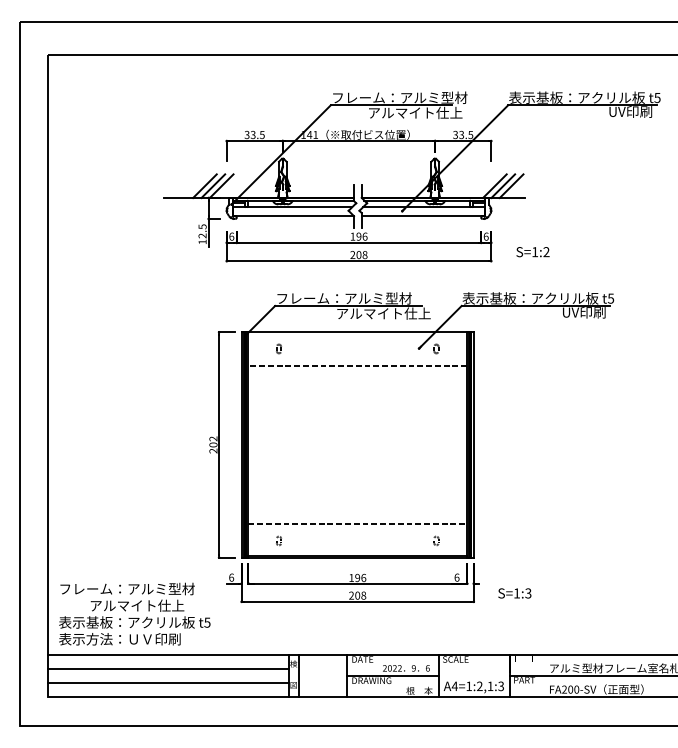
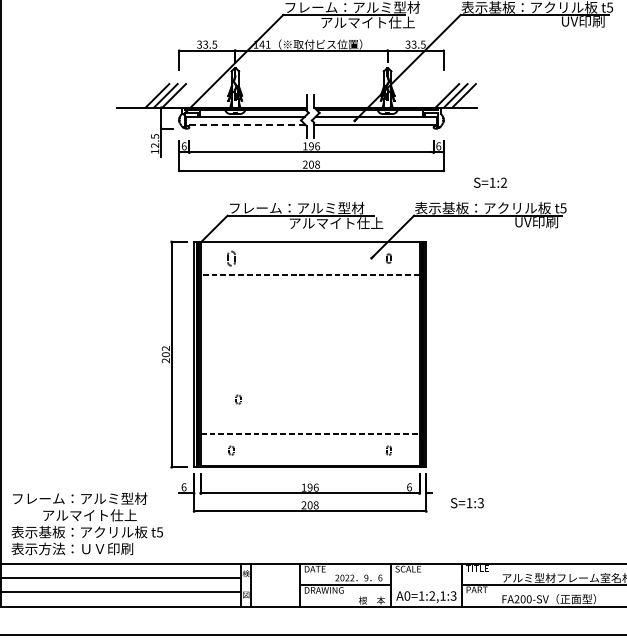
line: (293, 215) -> (245, 125), solid -> dashed
text: (532, 252) -> (489, 183), moved
part: (278, 348) -> (230, 258), size x1.6
part: (285, 489) -> (237, 399), added
text: (454, 686) -> (406, 596), A4=1:2,1:3 -> A0=1:2,1:3

